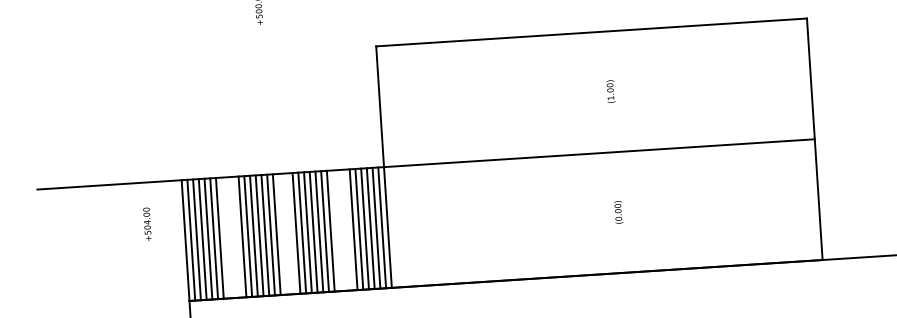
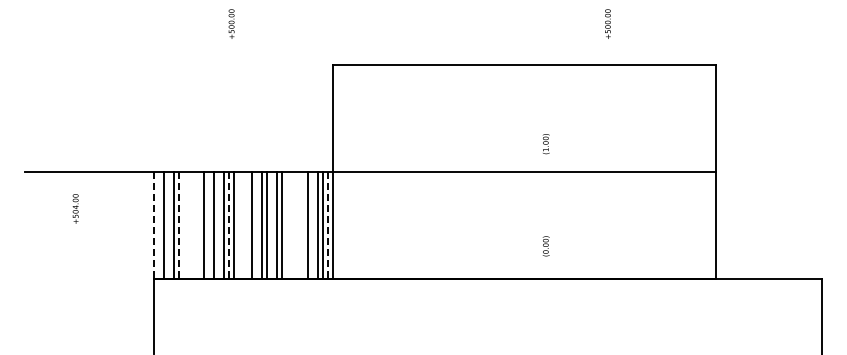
text: (610, 92) -> (545, 144), moved
text: (617, 212) -> (545, 246), moved
text: (147, 223) -> (75, 208), moved
line: (382, 227) -> (328, 225), solid -> dashed
line: (353, 229) -> (302, 225), removed
line: (364, 229) -> (312, 225), removed
line: (319, 231) -> (272, 225), removed
line: (302, 233) -> (257, 225), removed
line: (259, 235) -> (219, 225), removed
line: (271, 235) -> (229, 225), solid -> dashed
line: (248, 236) -> (209, 225), removed
line: (213, 238) -> (178, 225), solid -> dashed
line: (219, 238) -> (183, 225), removed
line: (202, 239) -> (168, 225), removed
line: (185, 240) -> (153, 225), solid -> dashed
line: (191, 240) -> (158, 225), removed

